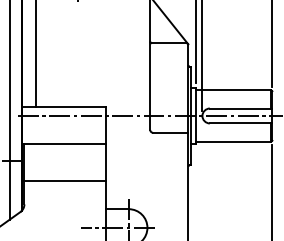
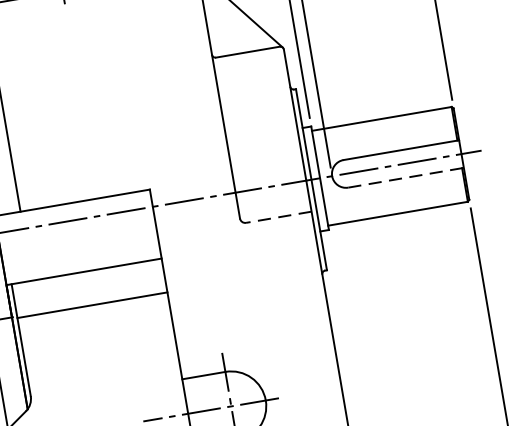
line: (241, 123) -> (406, 177), solid -> dashed
line: (170, 132) -> (278, 216), solid -> dashed
line: (64, 181) -> (91, 305), moved

